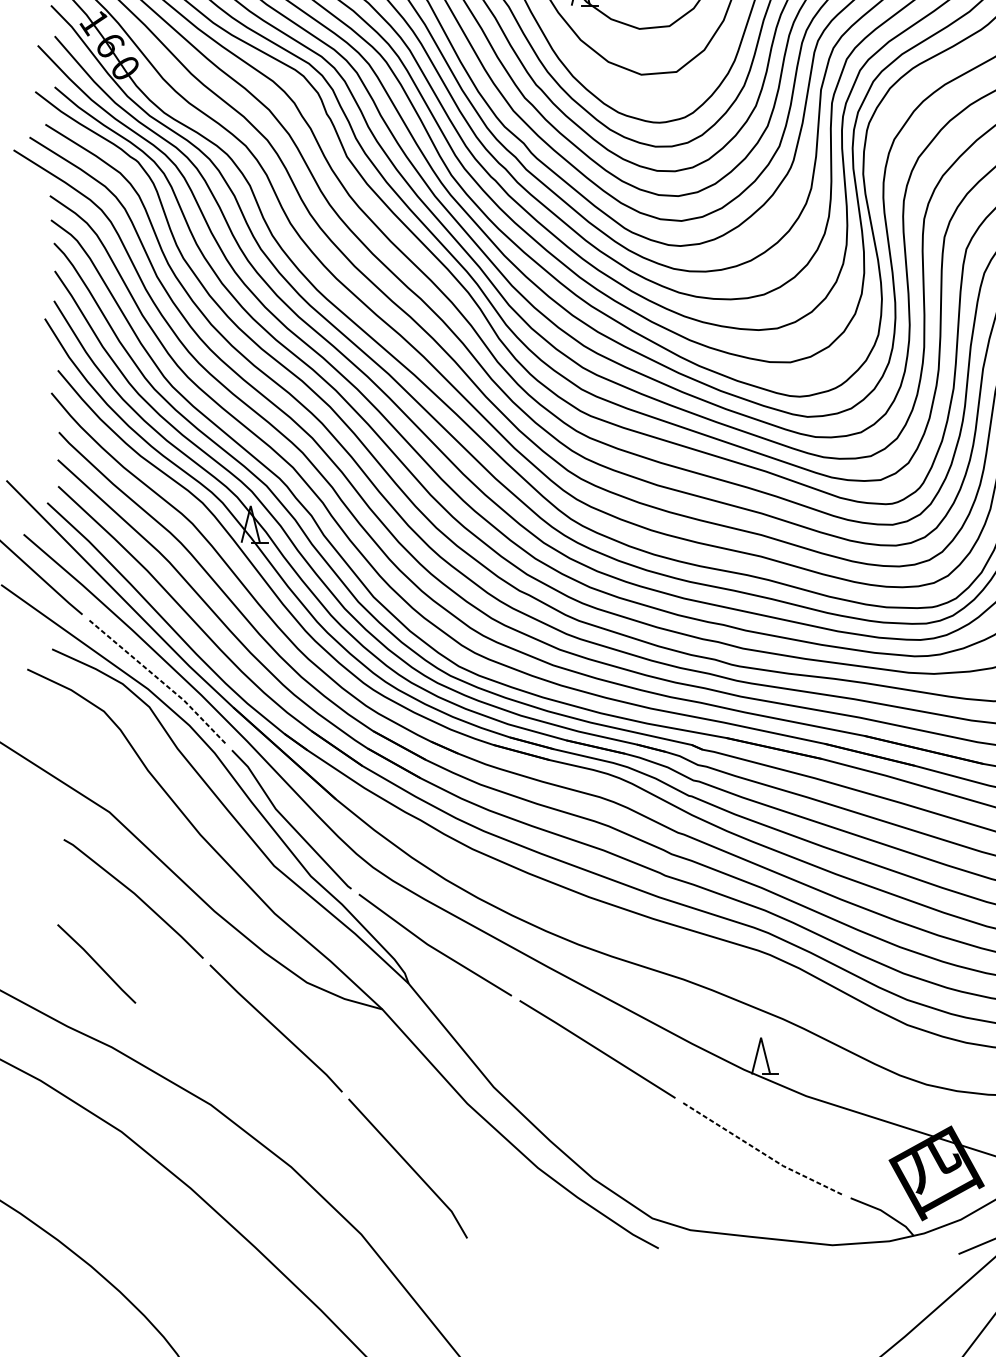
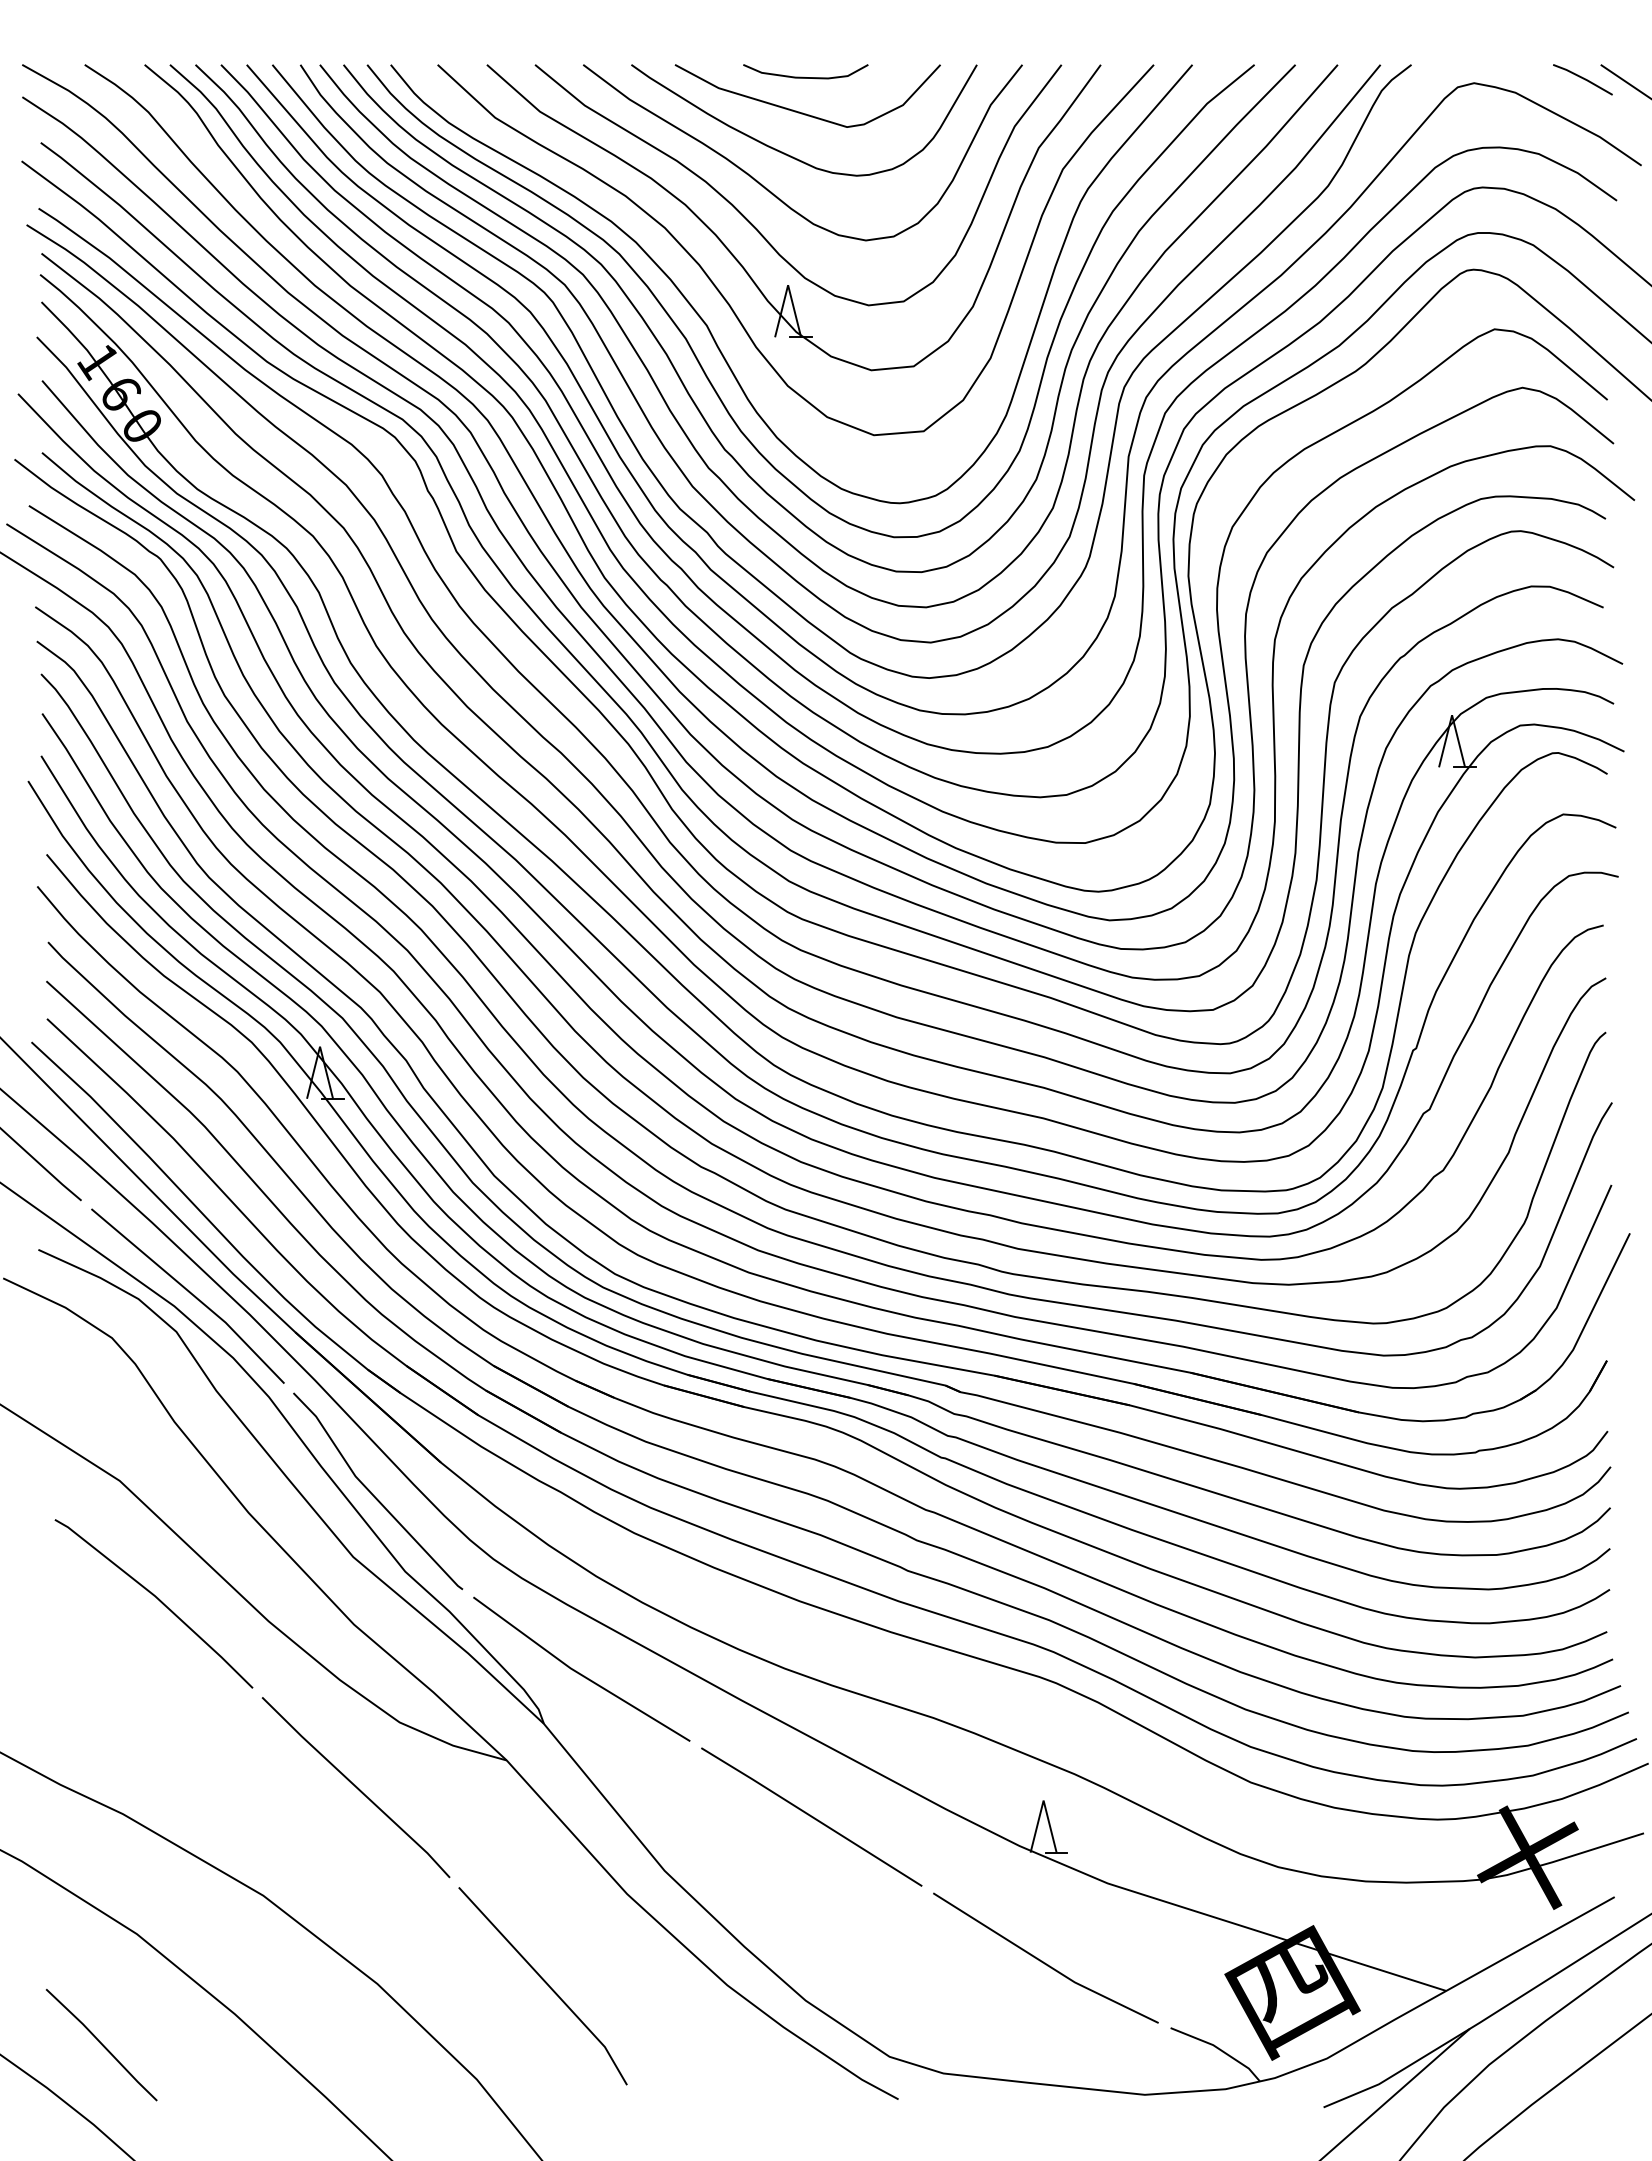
line: (160, 680) -> (191, 1293), dashed -> solid
line: (96, 963) -> (101, 2044), moved
line: (761, 1152) -> (1044, 1963), dashed -> solid

